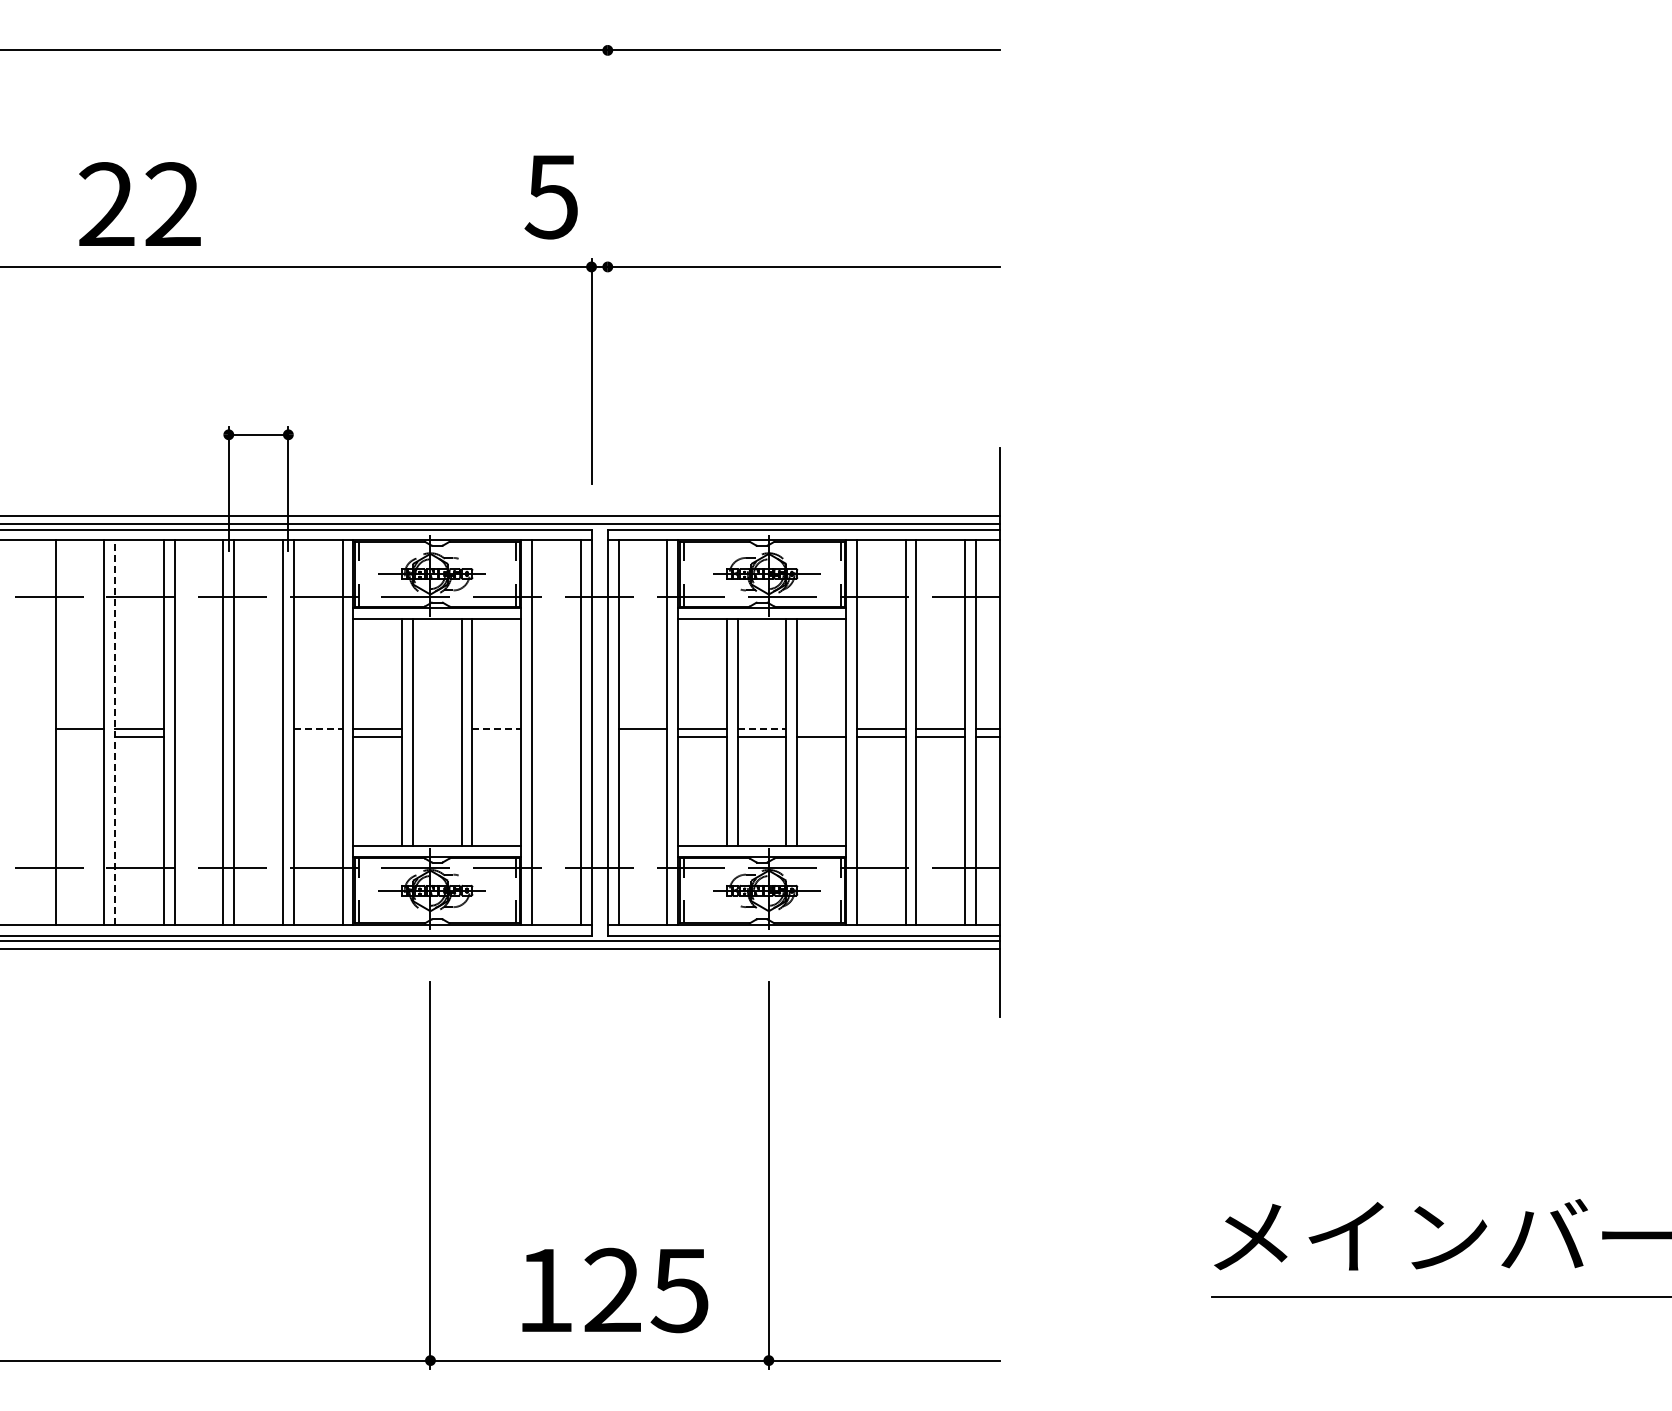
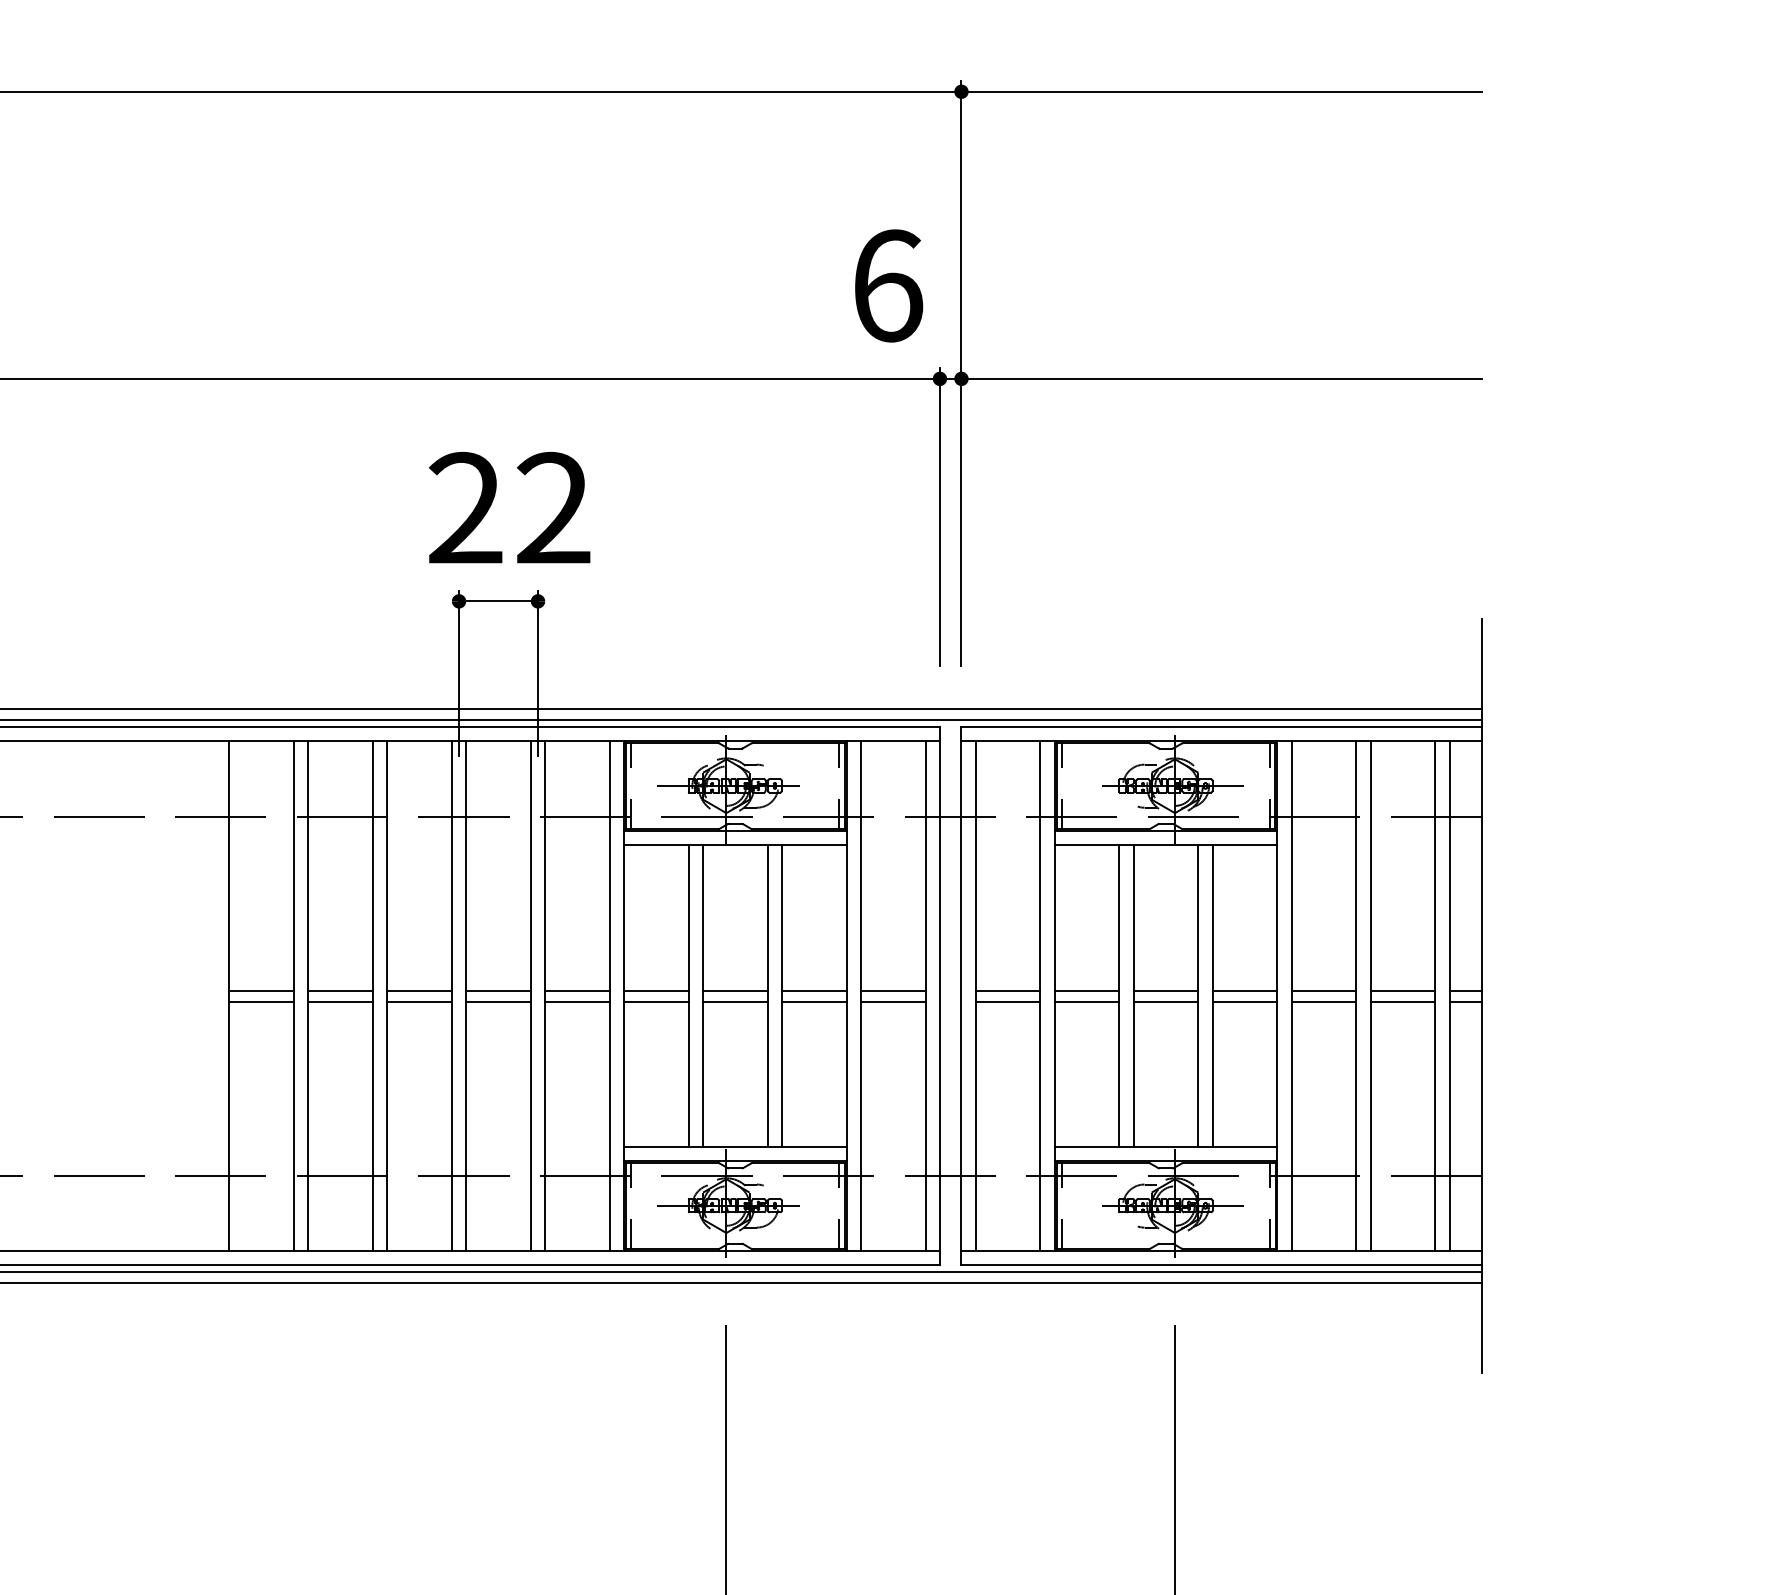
text: (551, 196) -> (886, 285), 5 -> 6
text: (139, 203) -> (509, 506), moved
line: (607, 262) -> (961, 372), added
line: (198, 728) -> (418, 990), added
line: (258, 728) -> (498, 990), added
line: (318, 728) -> (577, 990), dashed -> solid
line: (436, 728) -> (734, 990), added
line: (497, 728) -> (815, 990), dashed -> solid
line: (555, 728) -> (892, 990), added
line: (762, 728) -> (1166, 990), dashed -> solid
line: (821, 728) -> (1244, 990), added
line: (115, 732) -> (308, 996), dashed -> solid
line: (79, 736) -> (261, 1001), added
line: (198, 736) -> (418, 1001), added
line: (258, 736) -> (498, 1001), added
line: (317, 736) -> (576, 1001), added
line: (436, 736) -> (734, 1001), added
line: (496, 736) -> (813, 1001), added
line: (555, 736) -> (892, 1001), added
line: (642, 736) -> (1007, 1001), added

